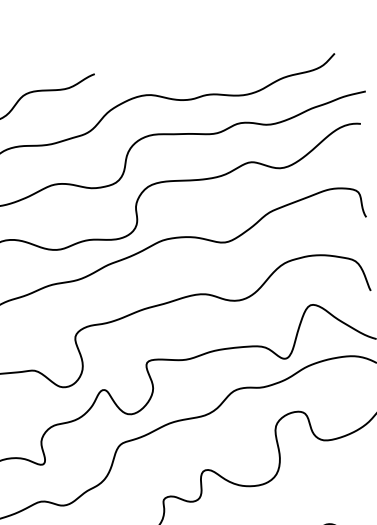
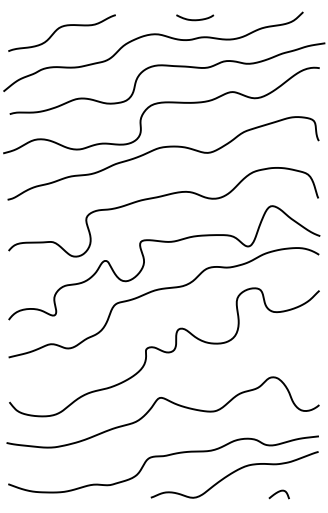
curve: (197, 72) -> (195, 19), added

